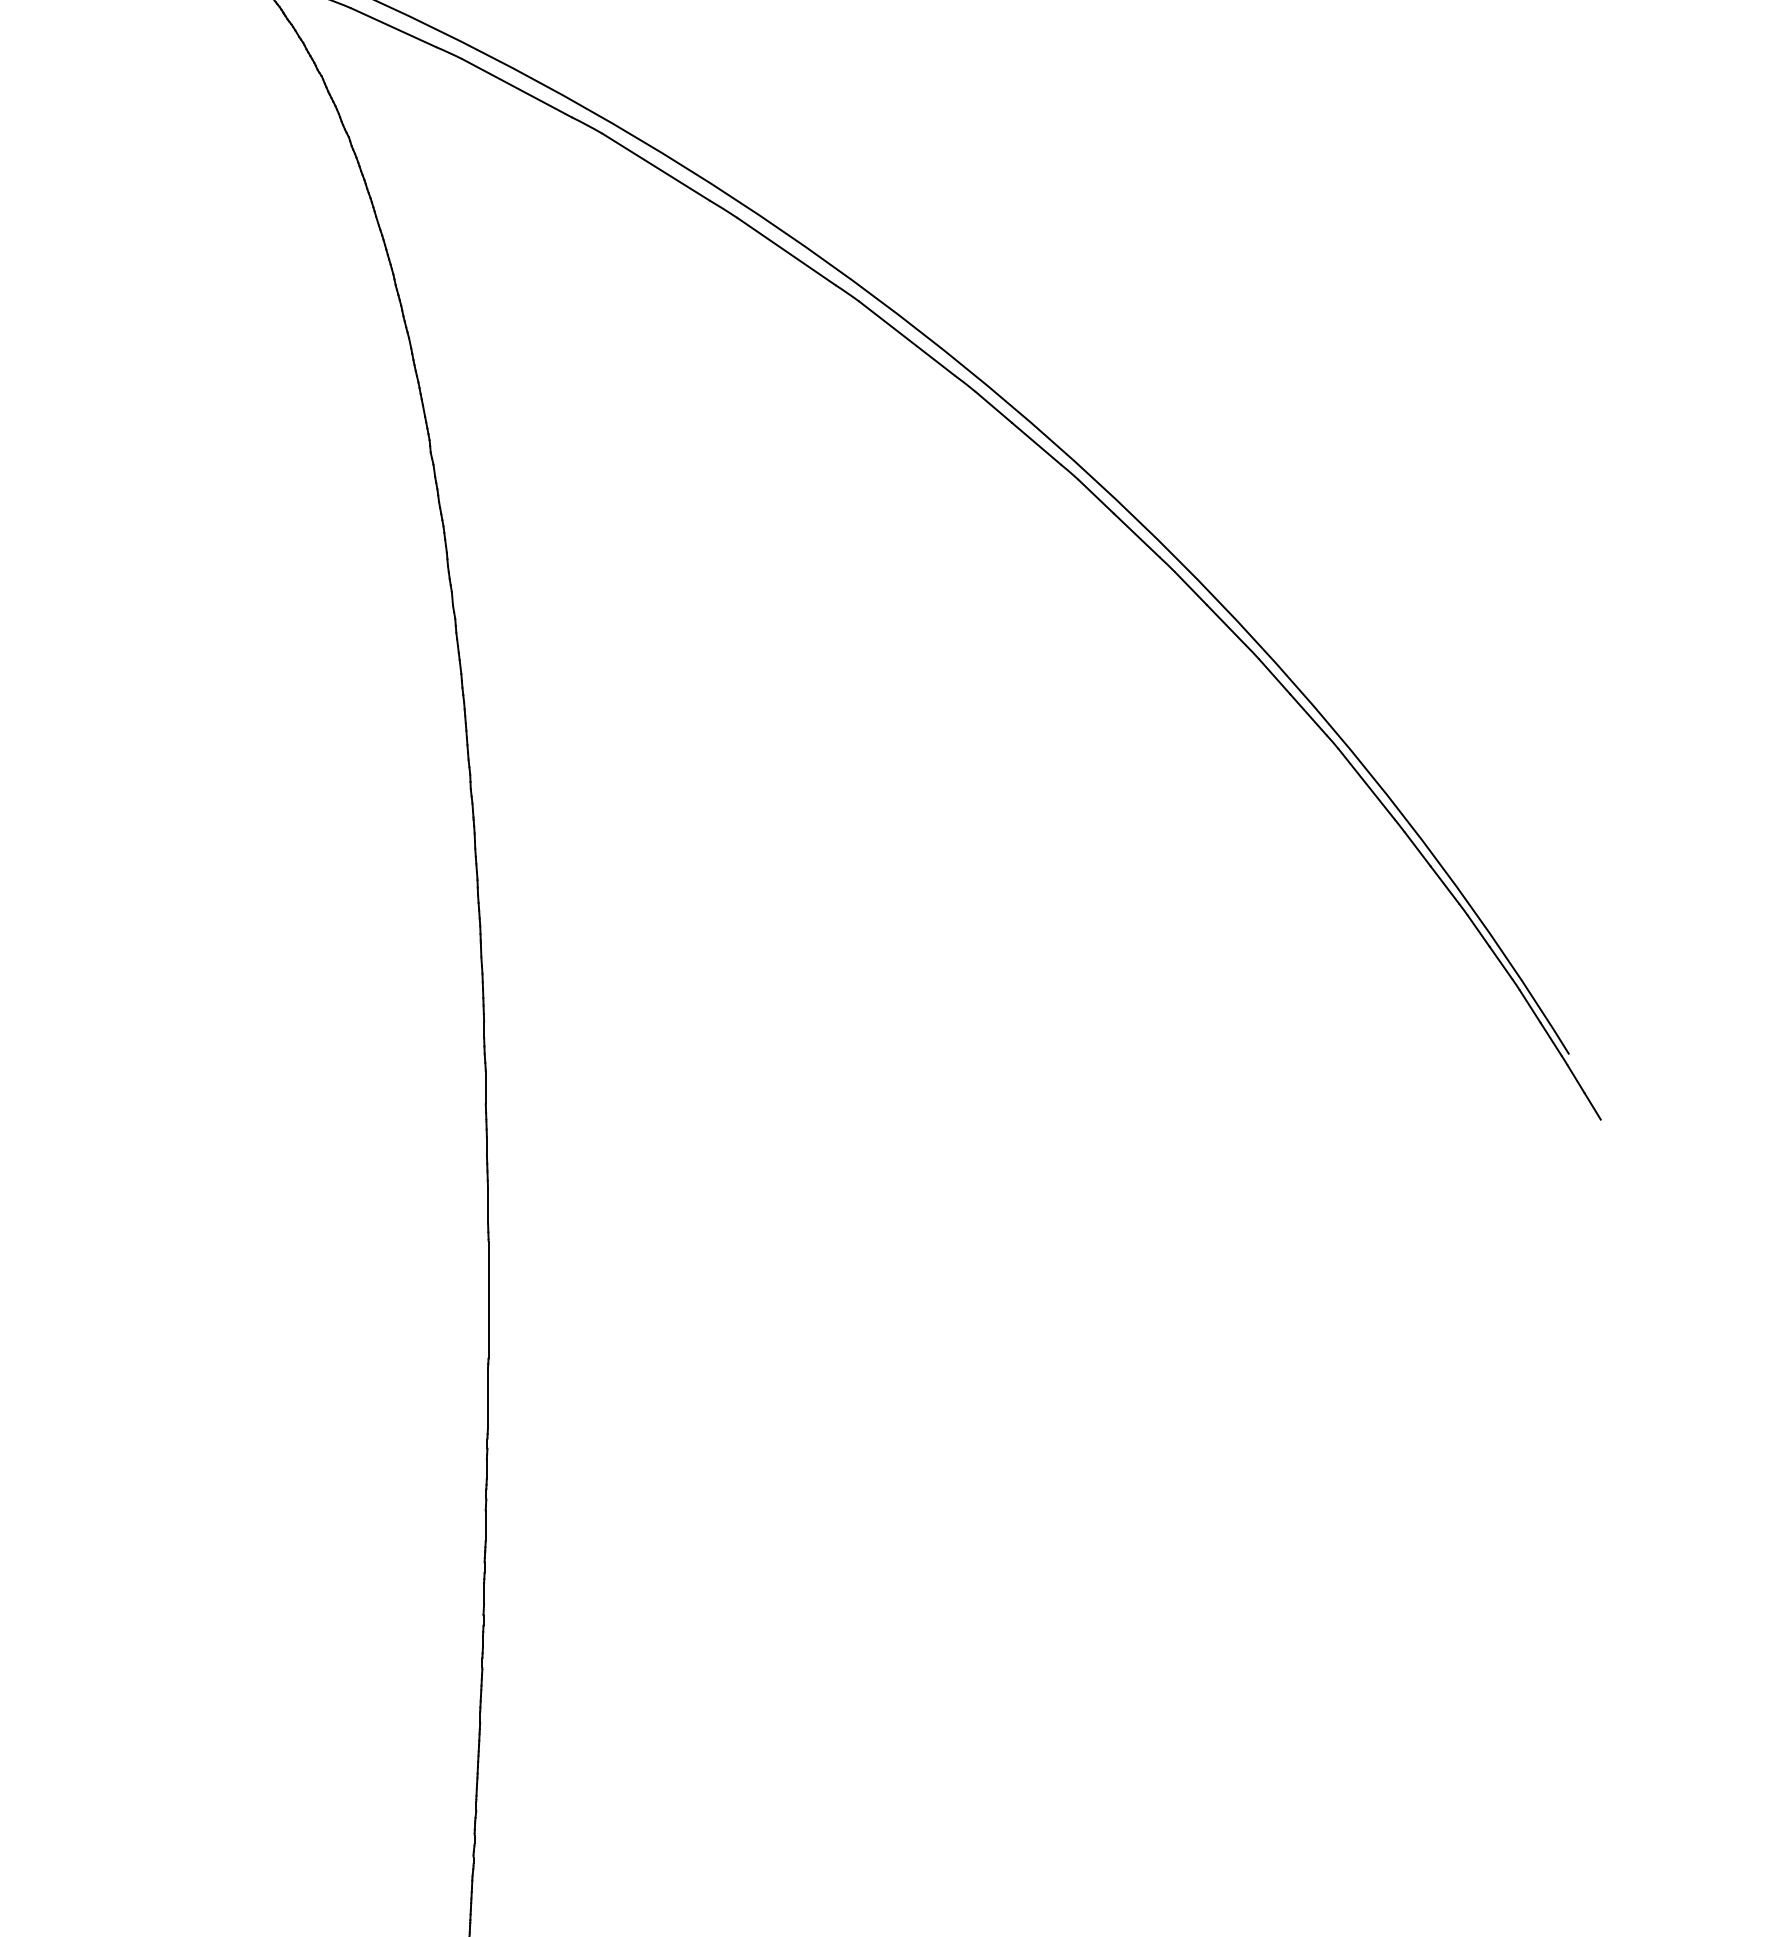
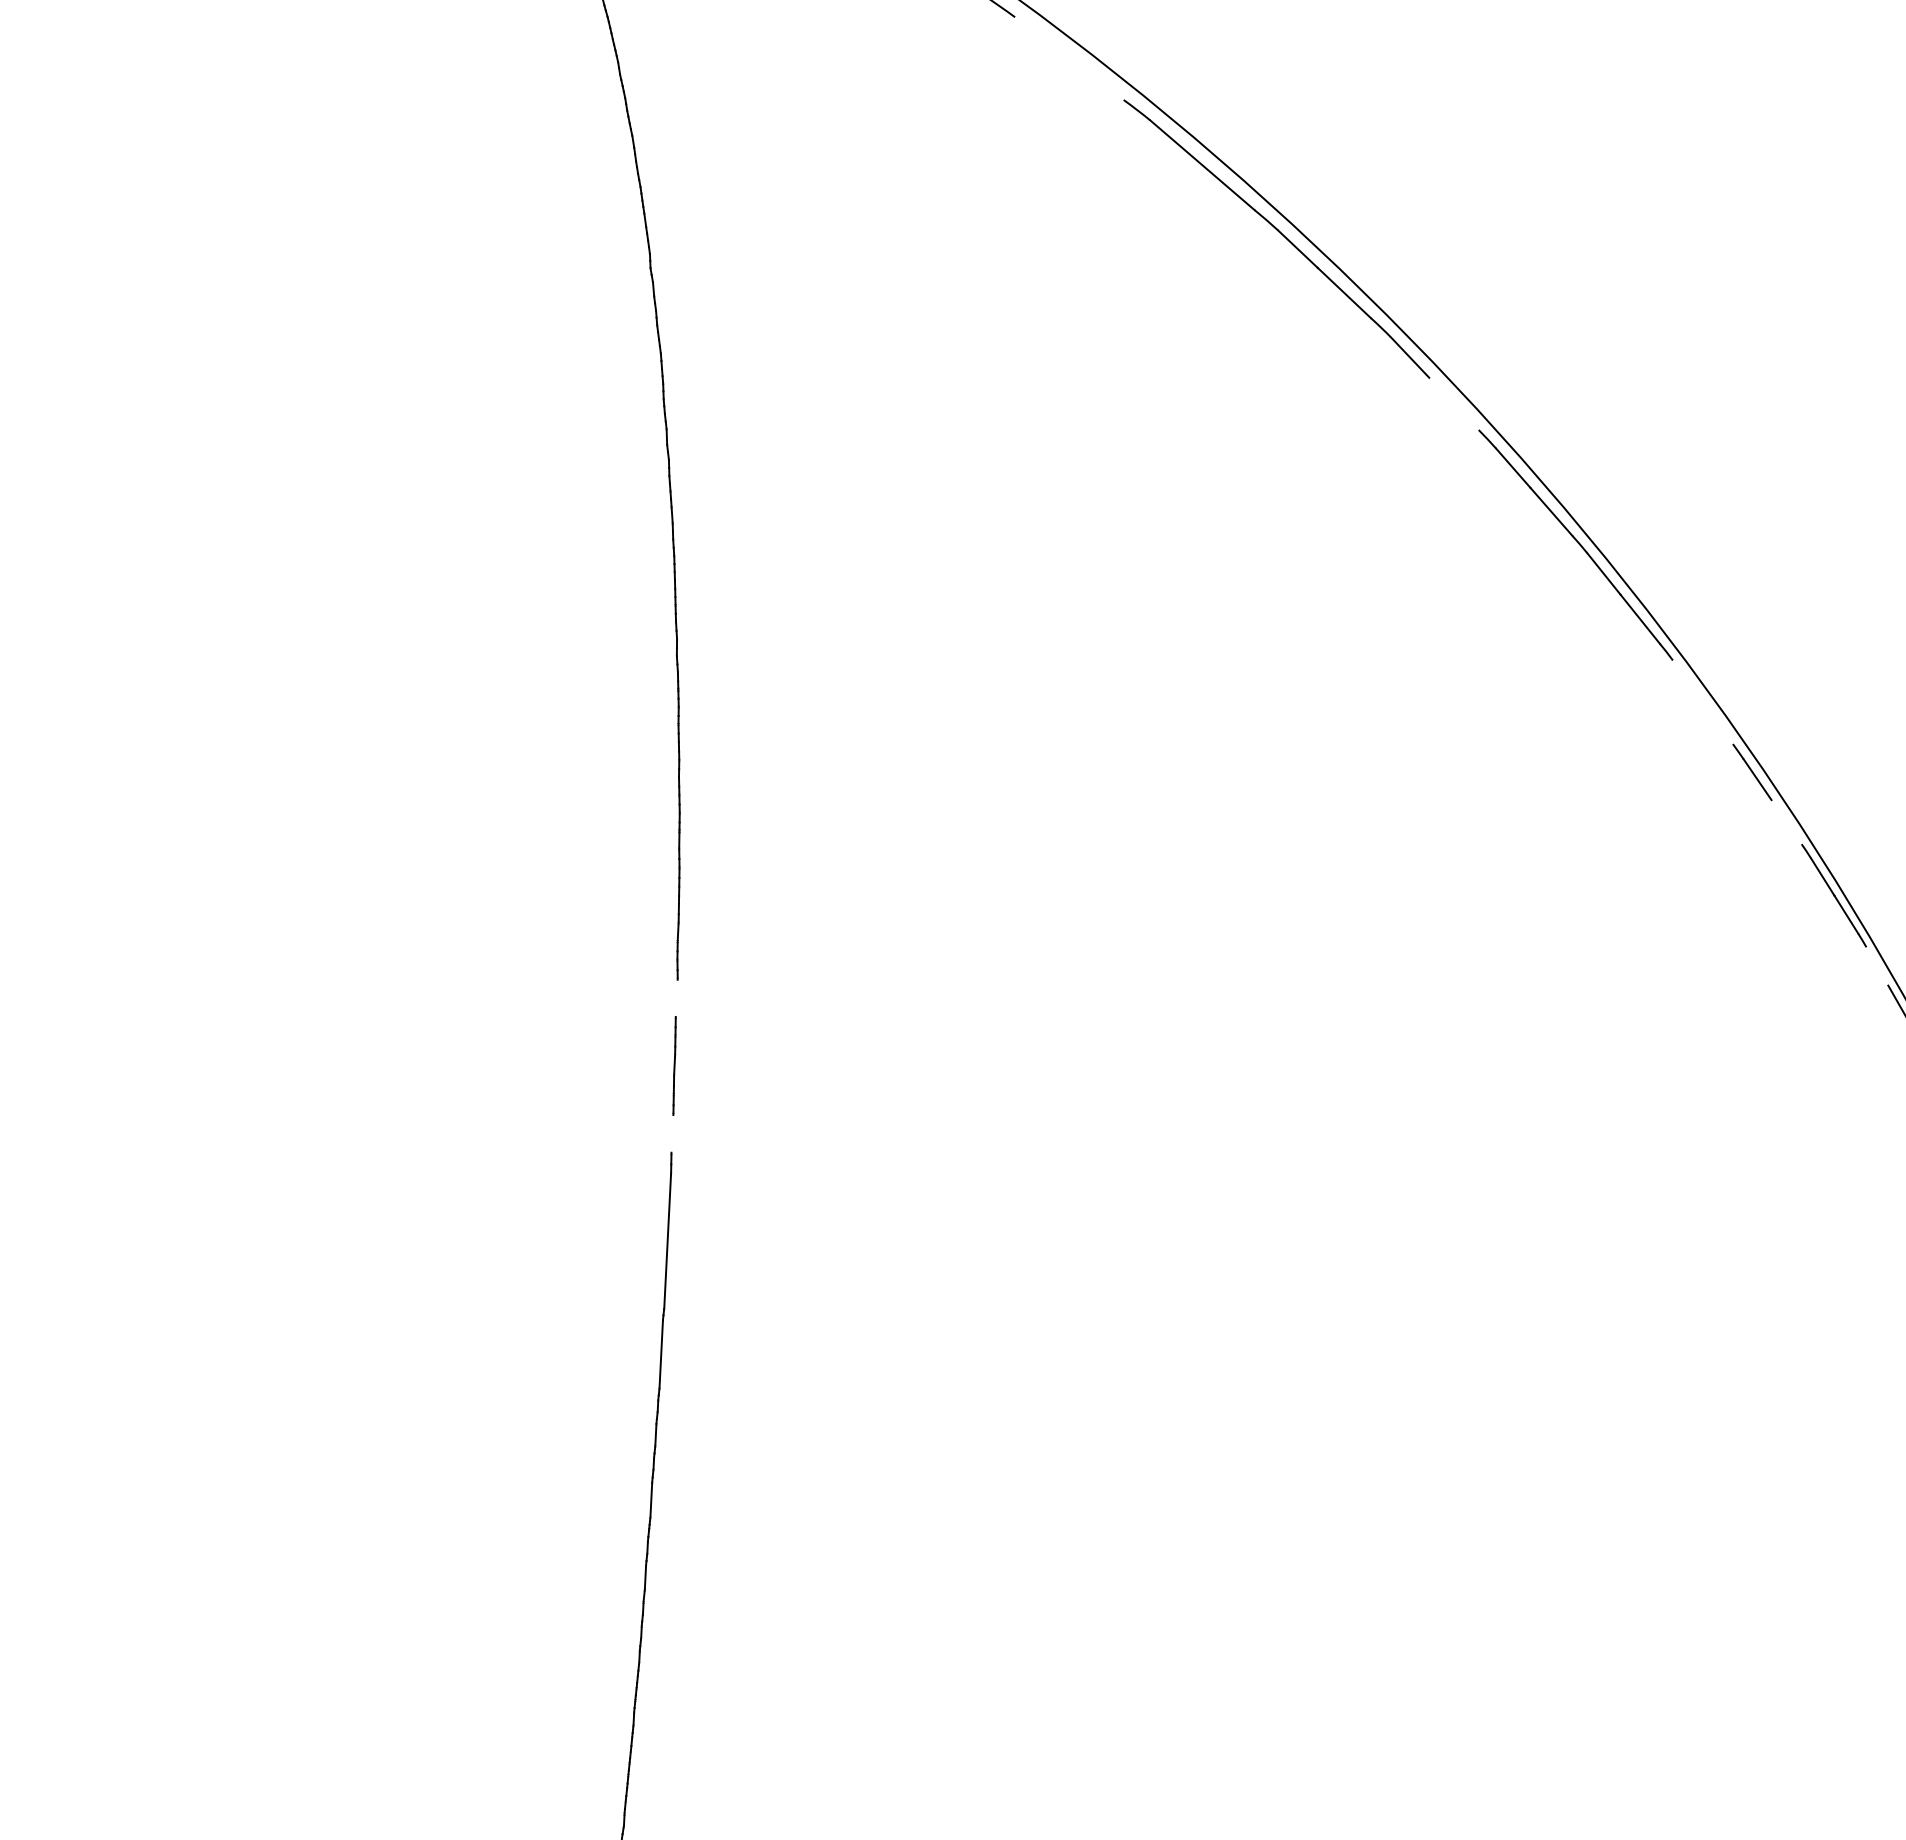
line: (786, 251) -> (1069, 58), removed
line: (1136, 534) -> (1453, 402), removed
line: (1366, 784) -> (1702, 702), removed
line: (1444, 884) -> (1786, 821), removed
line: (1529, 1006) -> (1876, 966), removed
line: (485, 1087) -> (676, 998), removed
line: (488, 1205) -> (672, 1133), removed

